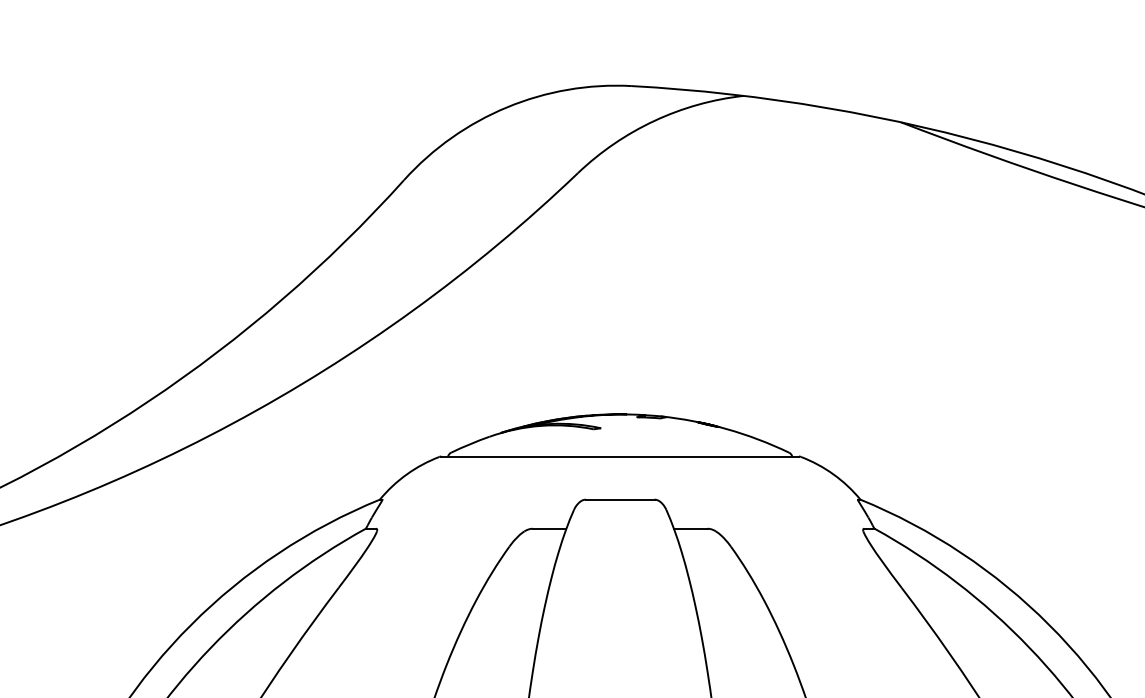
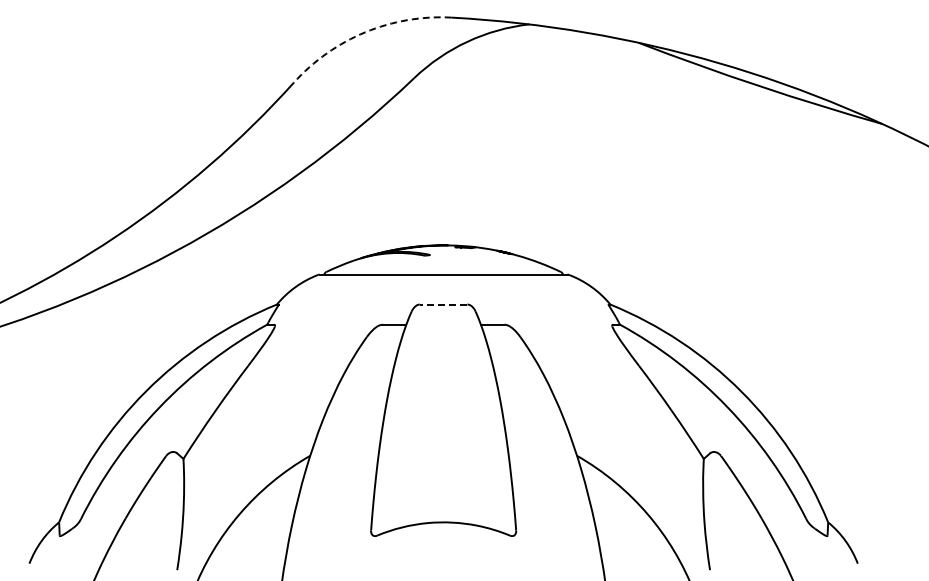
arc: (507, 107) -> (365, 32), solid -> dashed
line: (619, 499) -> (443, 304), solid -> dashed

